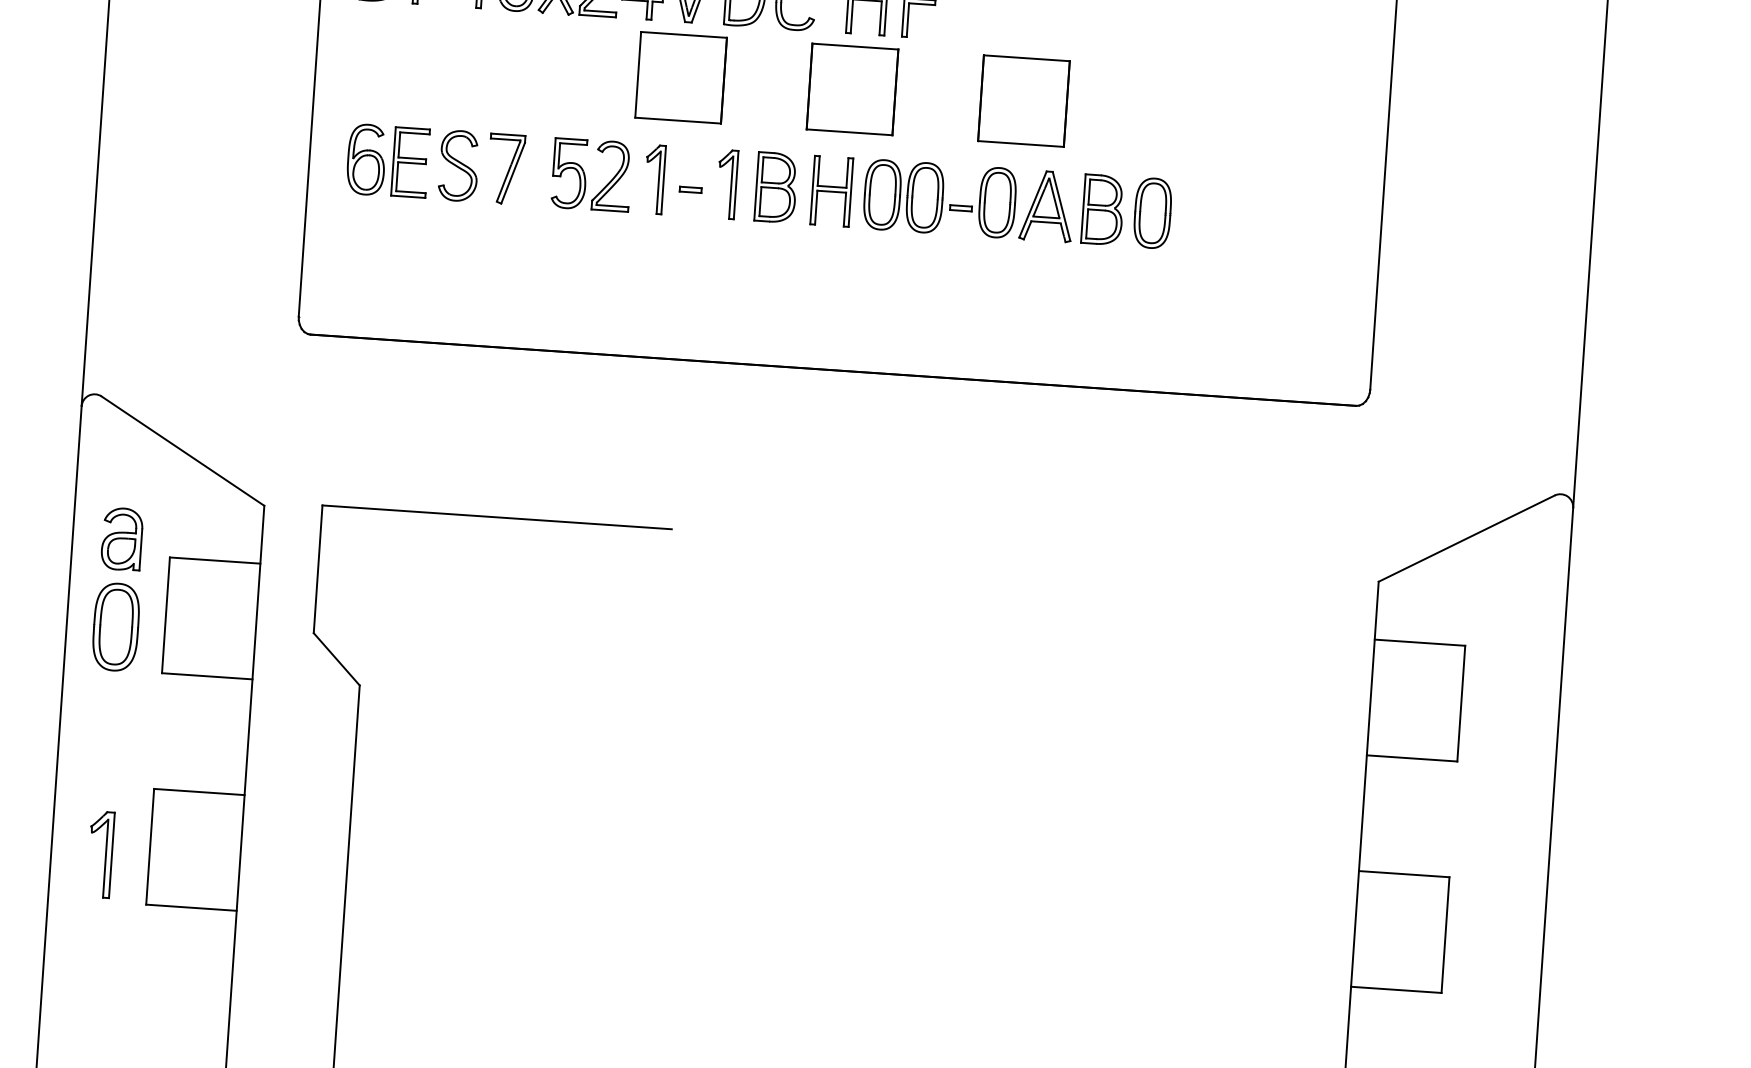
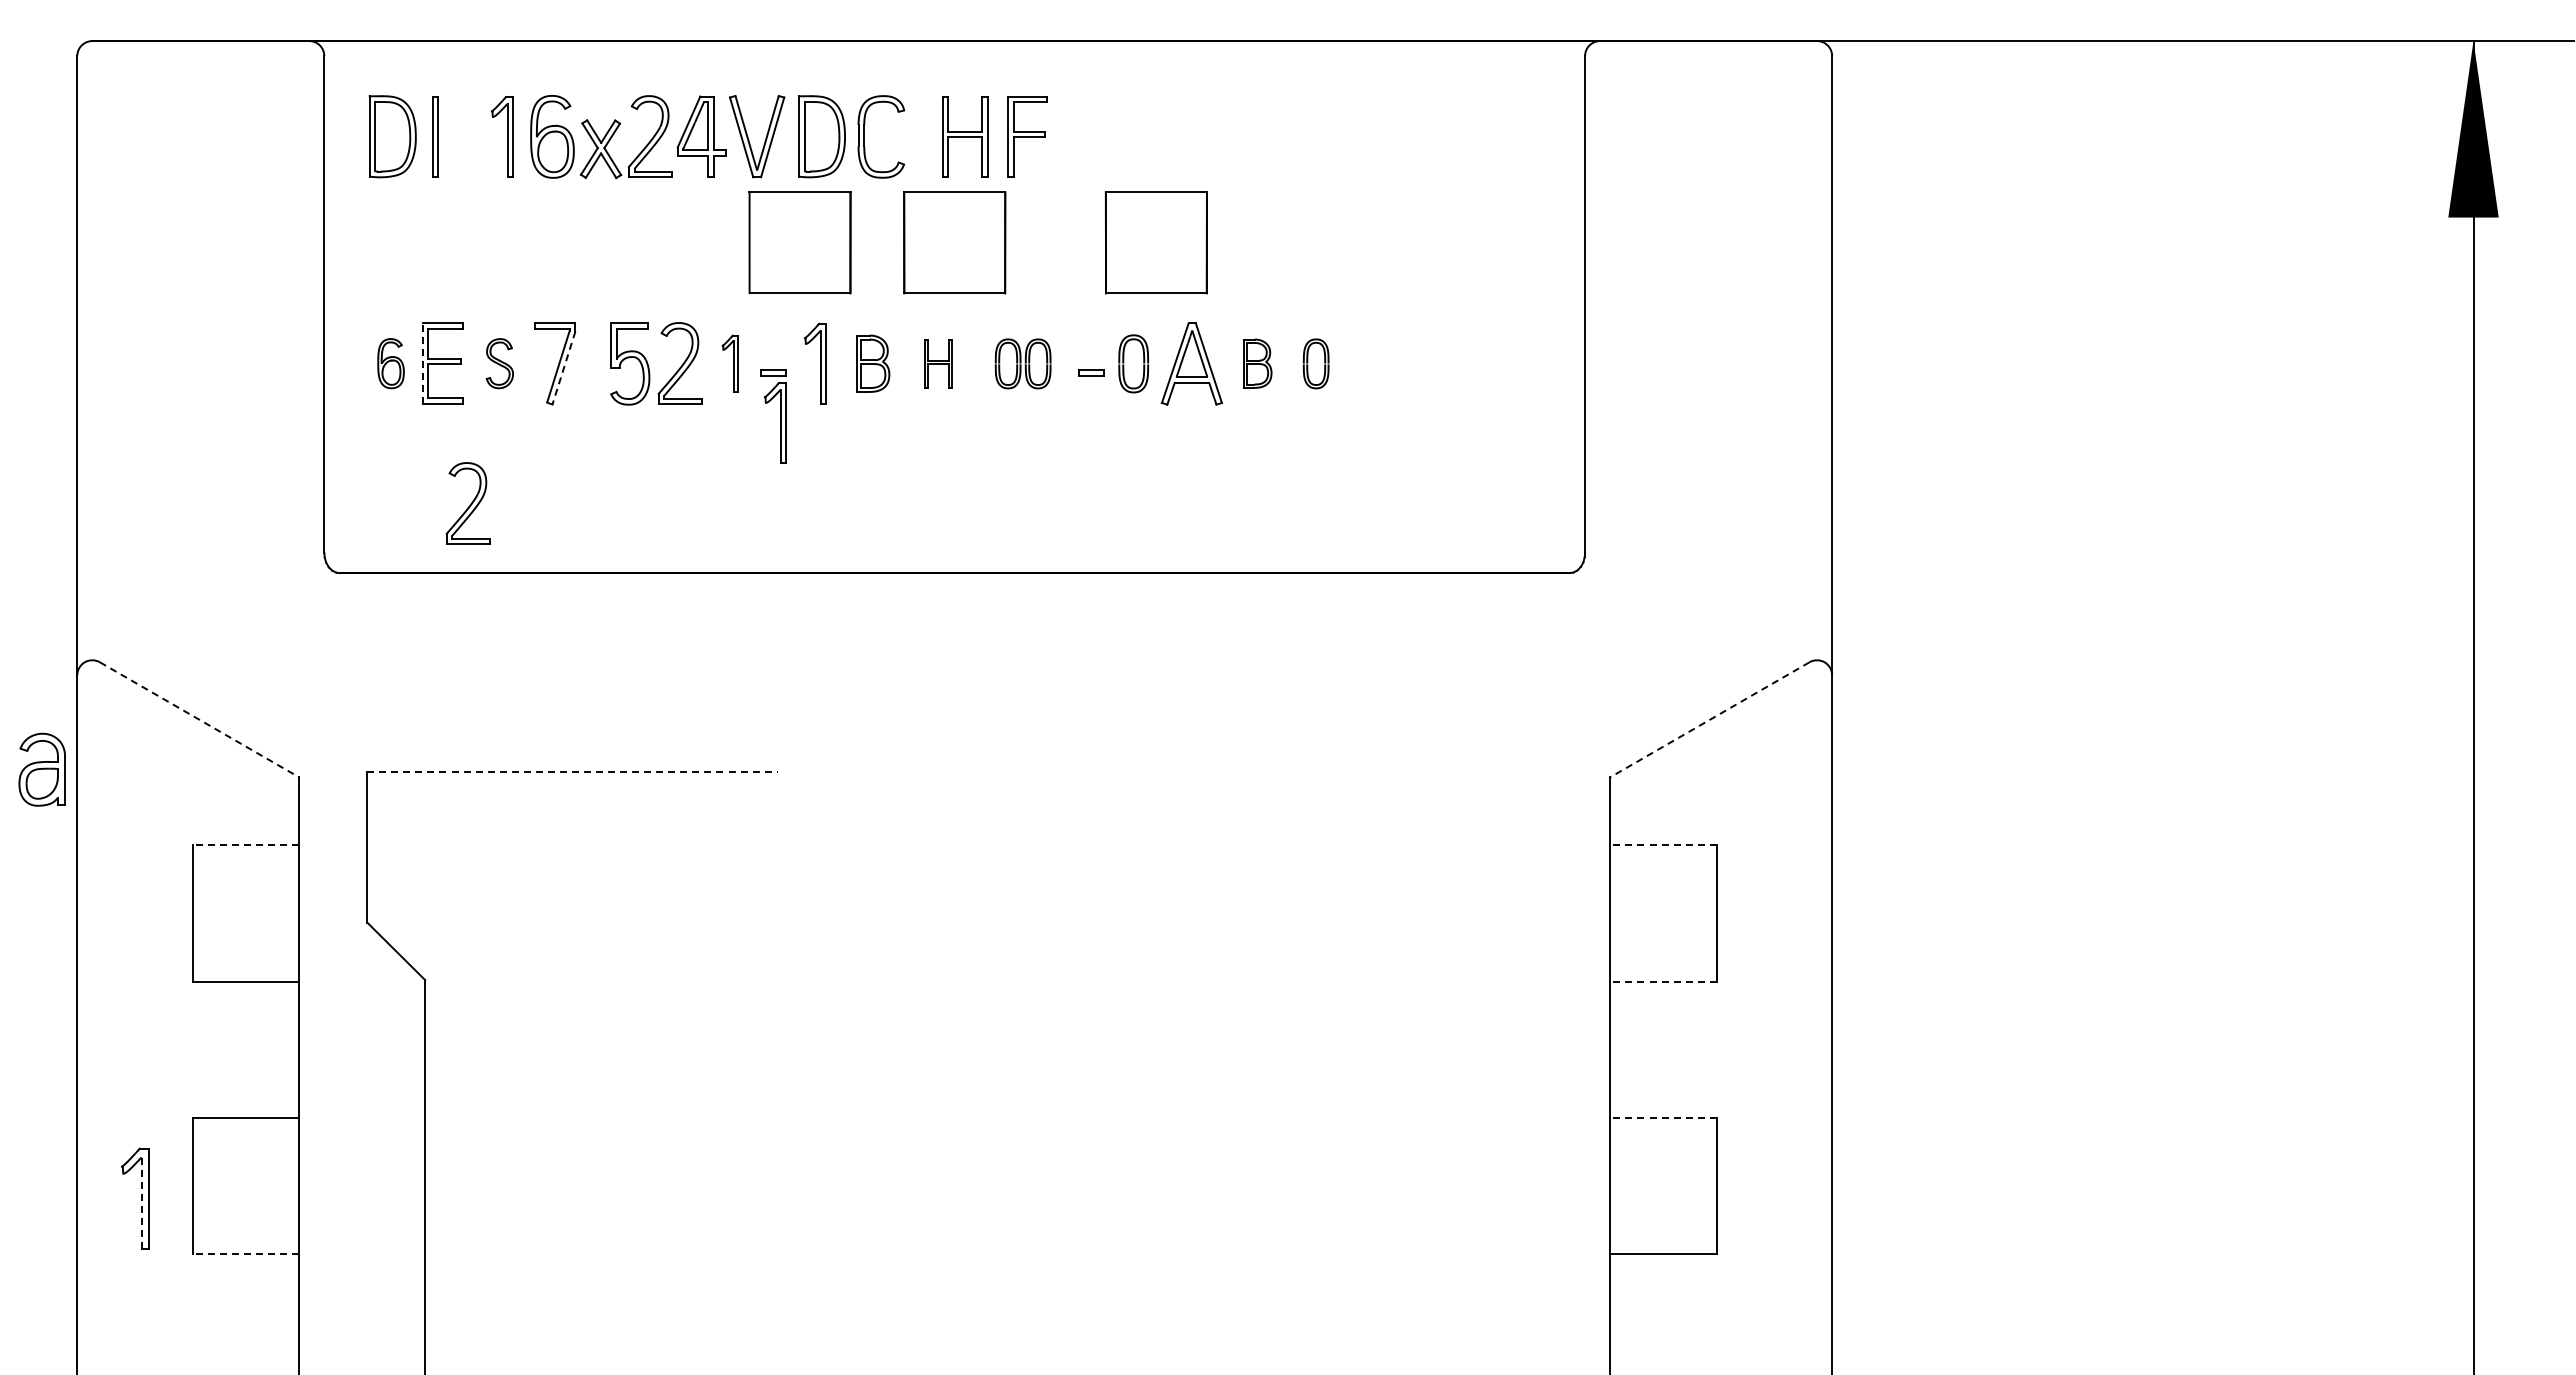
part: (680, 77) -> (799, 242), moved
part: (365, 159) -> (390, 363), size x0.6
line: (393, 161) -> (422, 363), solid -> dashed
part: (458, 165) -> (499, 363), size x0.6
line: (512, 173) -> (563, 368), solid -> dashed
part: (654, 179) -> (729, 363), size x0.7
part: (776, 187) -> (873, 363), size x0.7
part: (831, 191) -> (938, 363), size x0.6
part: (903, 195) -> (1022, 363), size x0.6
part: (997, 202) -> (1133, 363), size x0.7
part: (1102, 209) -> (1257, 363), size x0.6
part: (1152, 212) -> (1315, 363), size x0.6
part: (689, 231) -> (775, 422), added
part: (423, 282) -> (467, 503), added
line: (182, 450) -> (199, 719), solid -> dashed
line: (497, 517) -> (573, 772), solid -> dashed
part: (121, 538) -> (41, 769), moved
line: (1466, 538) -> (1709, 719), solid -> dashed
line: (214, 560) -> (245, 845), solid -> dashed
part: (115, 627) -> (134, 931), removed
line: (1419, 642) -> (1663, 845), solid -> dashed
line: (1412, 758) -> (1663, 981), solid -> dashed
line: (105, 858) -> (141, 1203), solid -> dashed
line: (1404, 873) -> (1663, 1117), solid -> dashed
line: (191, 907) -> (245, 1253), solid -> dashed

